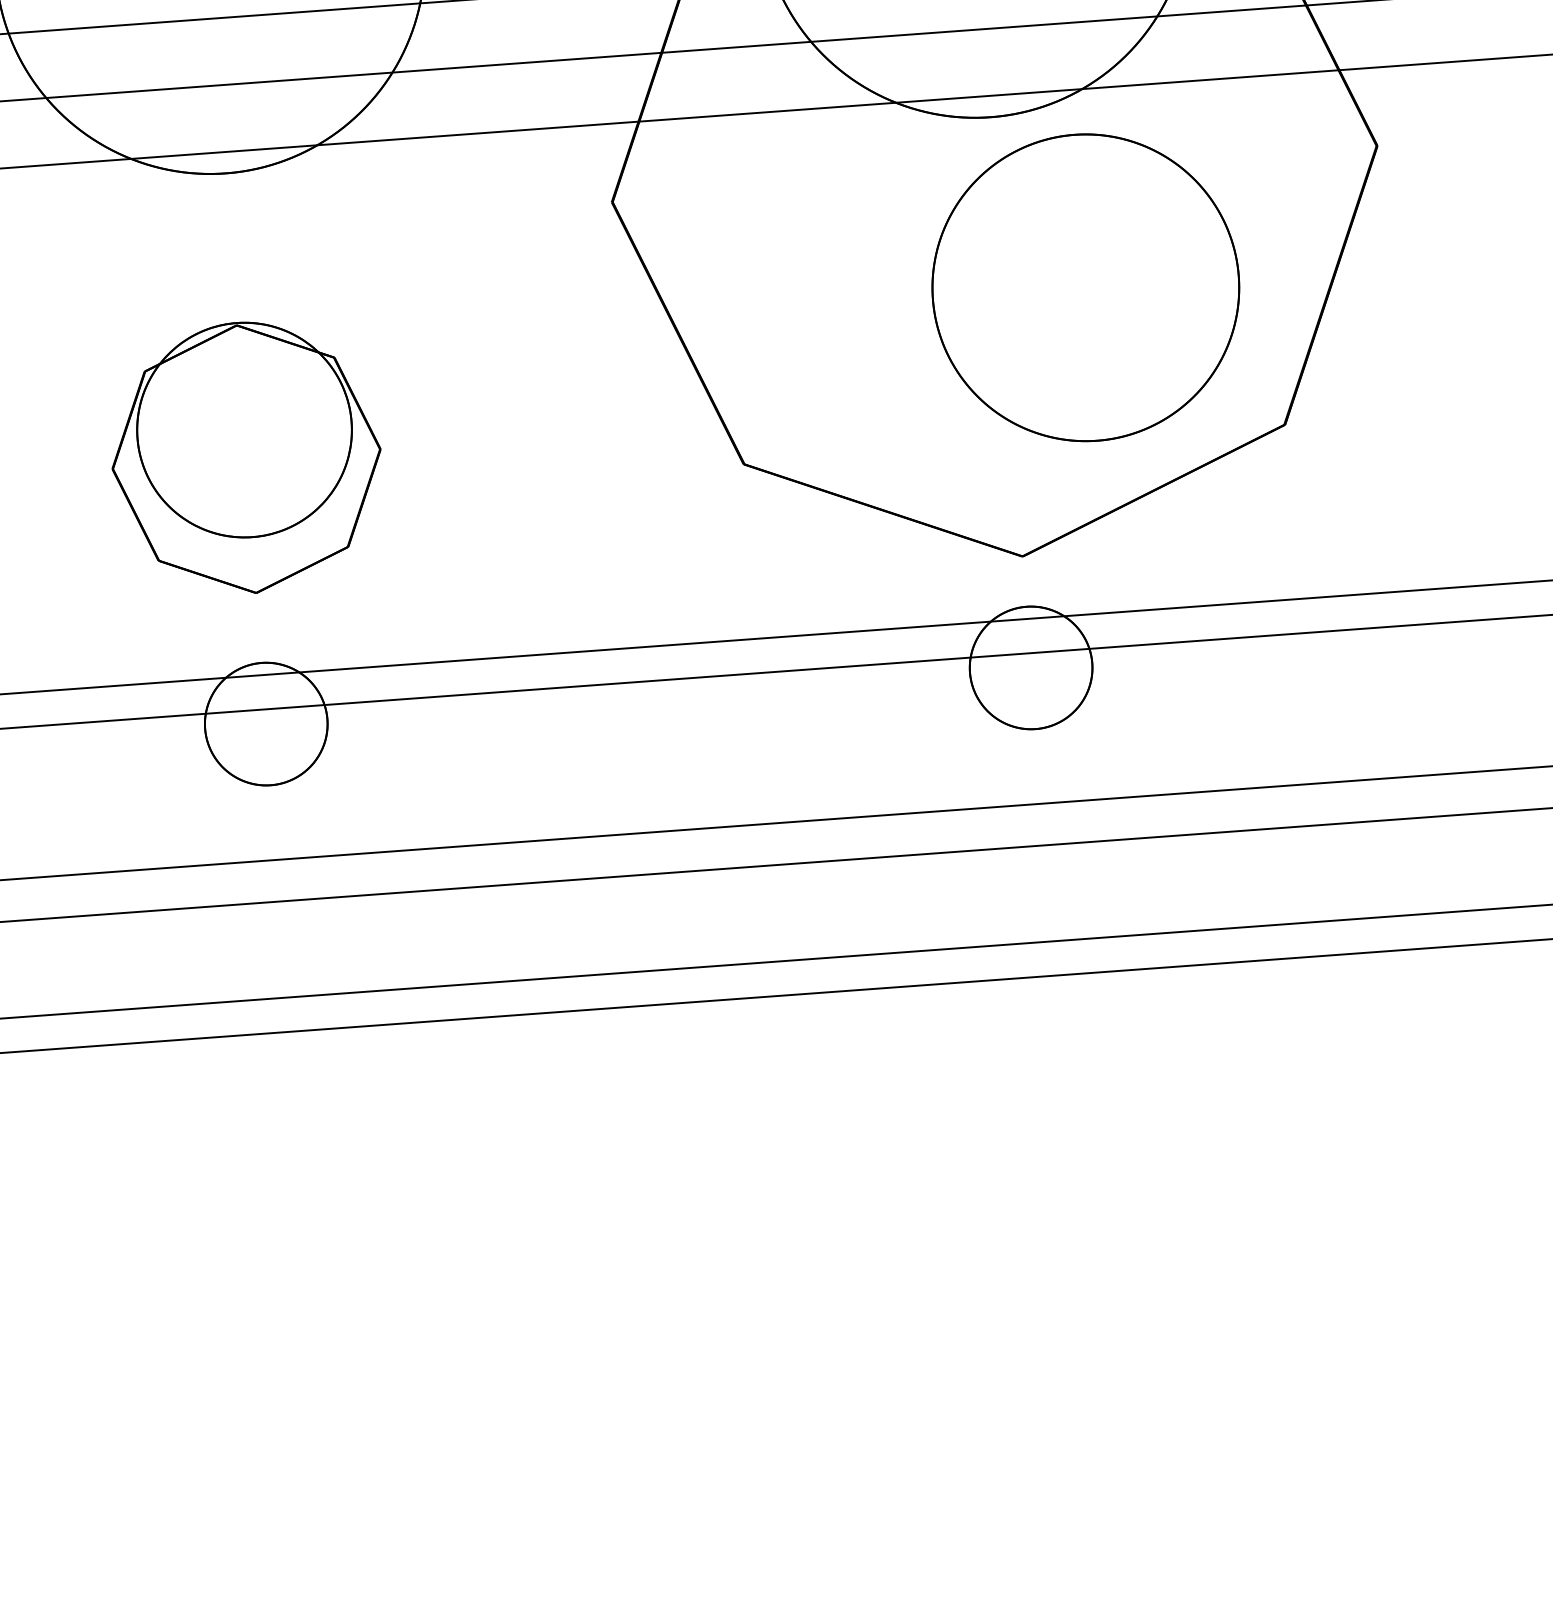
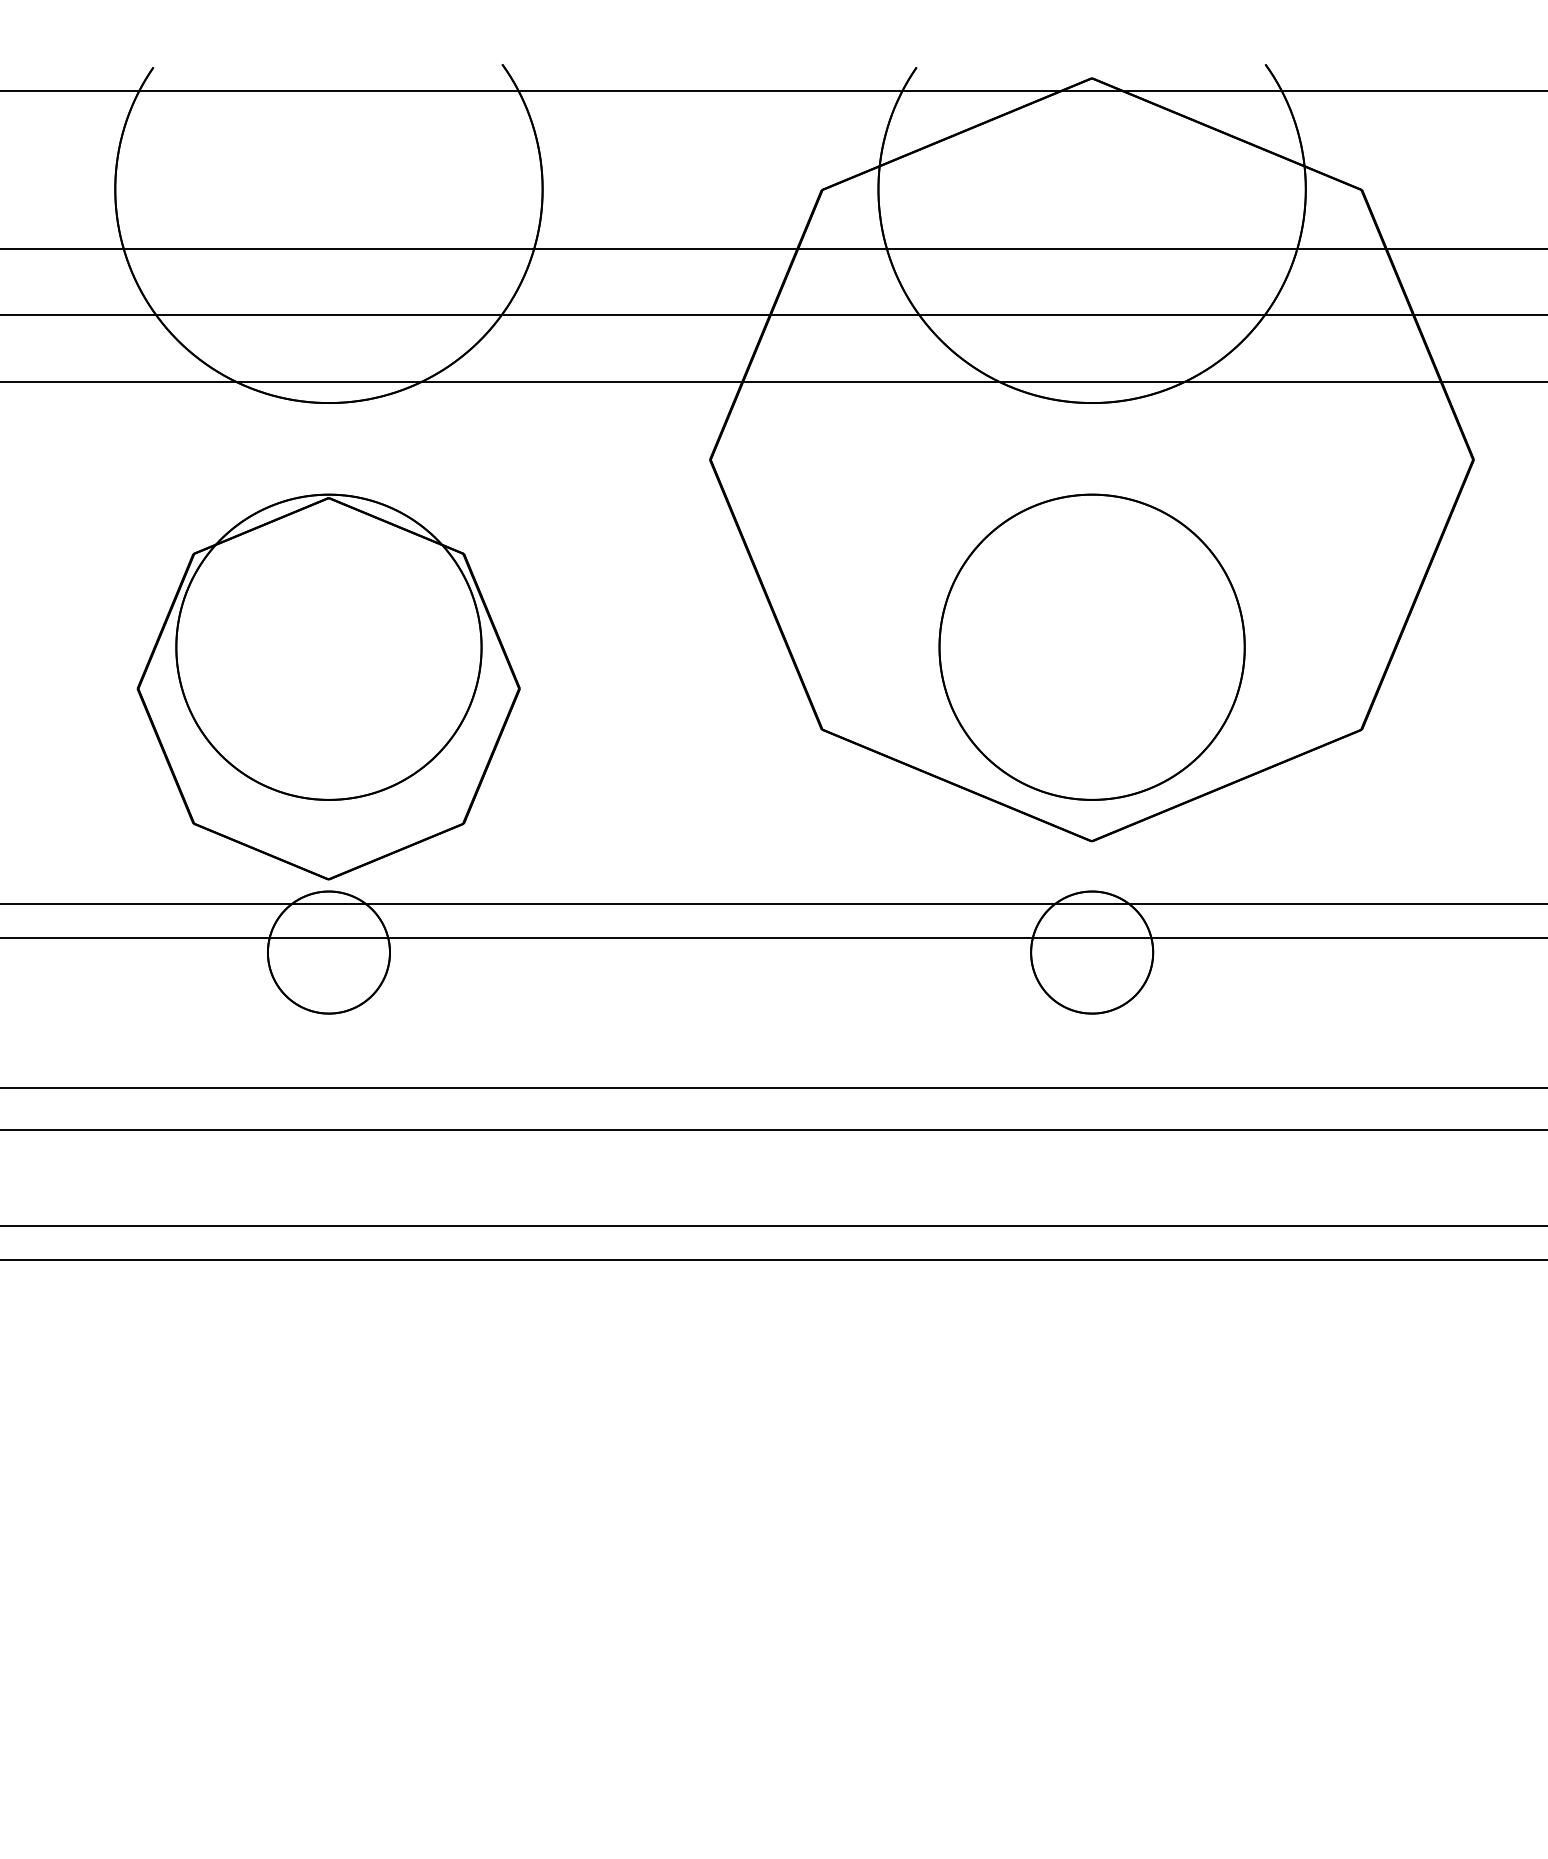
part: (1085, 287) -> (1091, 646), moved
part: (246, 457) -> (328, 686), size x1.43

